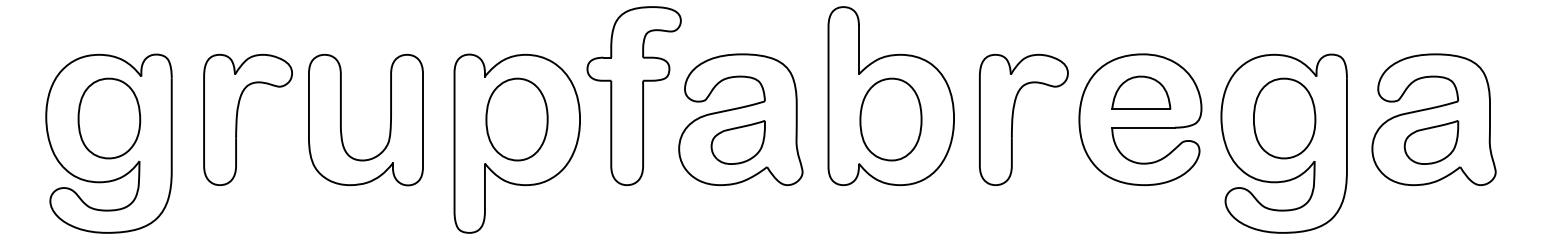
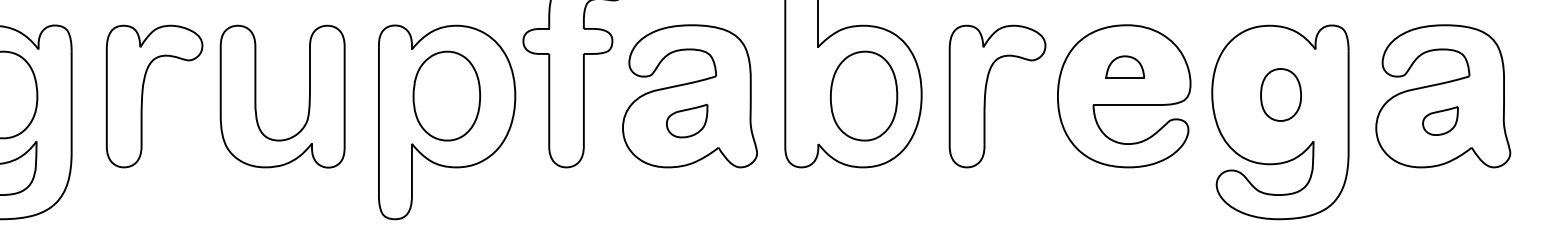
part: (1141, 92) -> (1125, 66), size x0.6
part: (1284, 118) -> (1280, 94), size x0.6
part: (890, 119) -> (863, 96), moved
part: (737, 142) -> (686, 121), size x0.7
part: (1431, 142) -> (1440, 121), size x0.6

